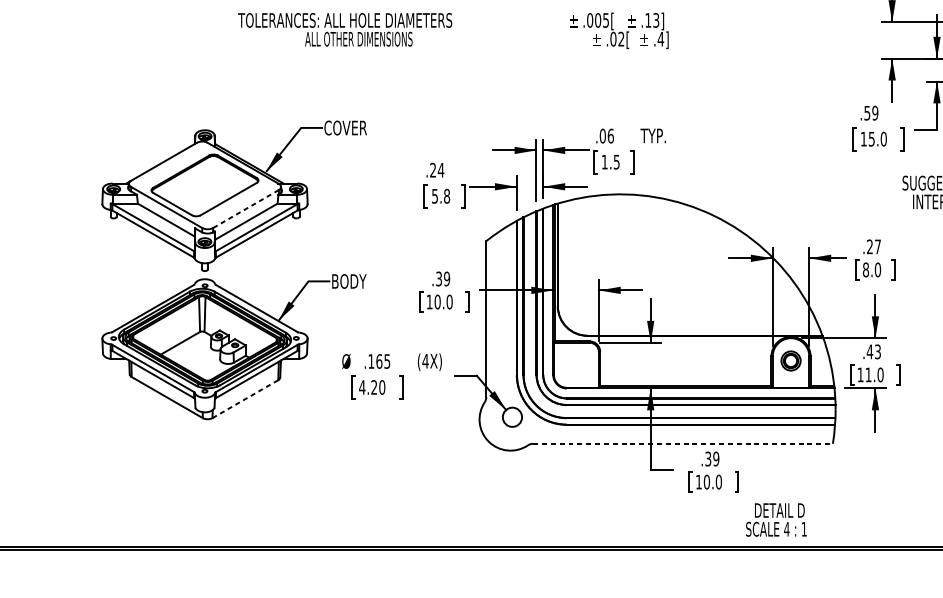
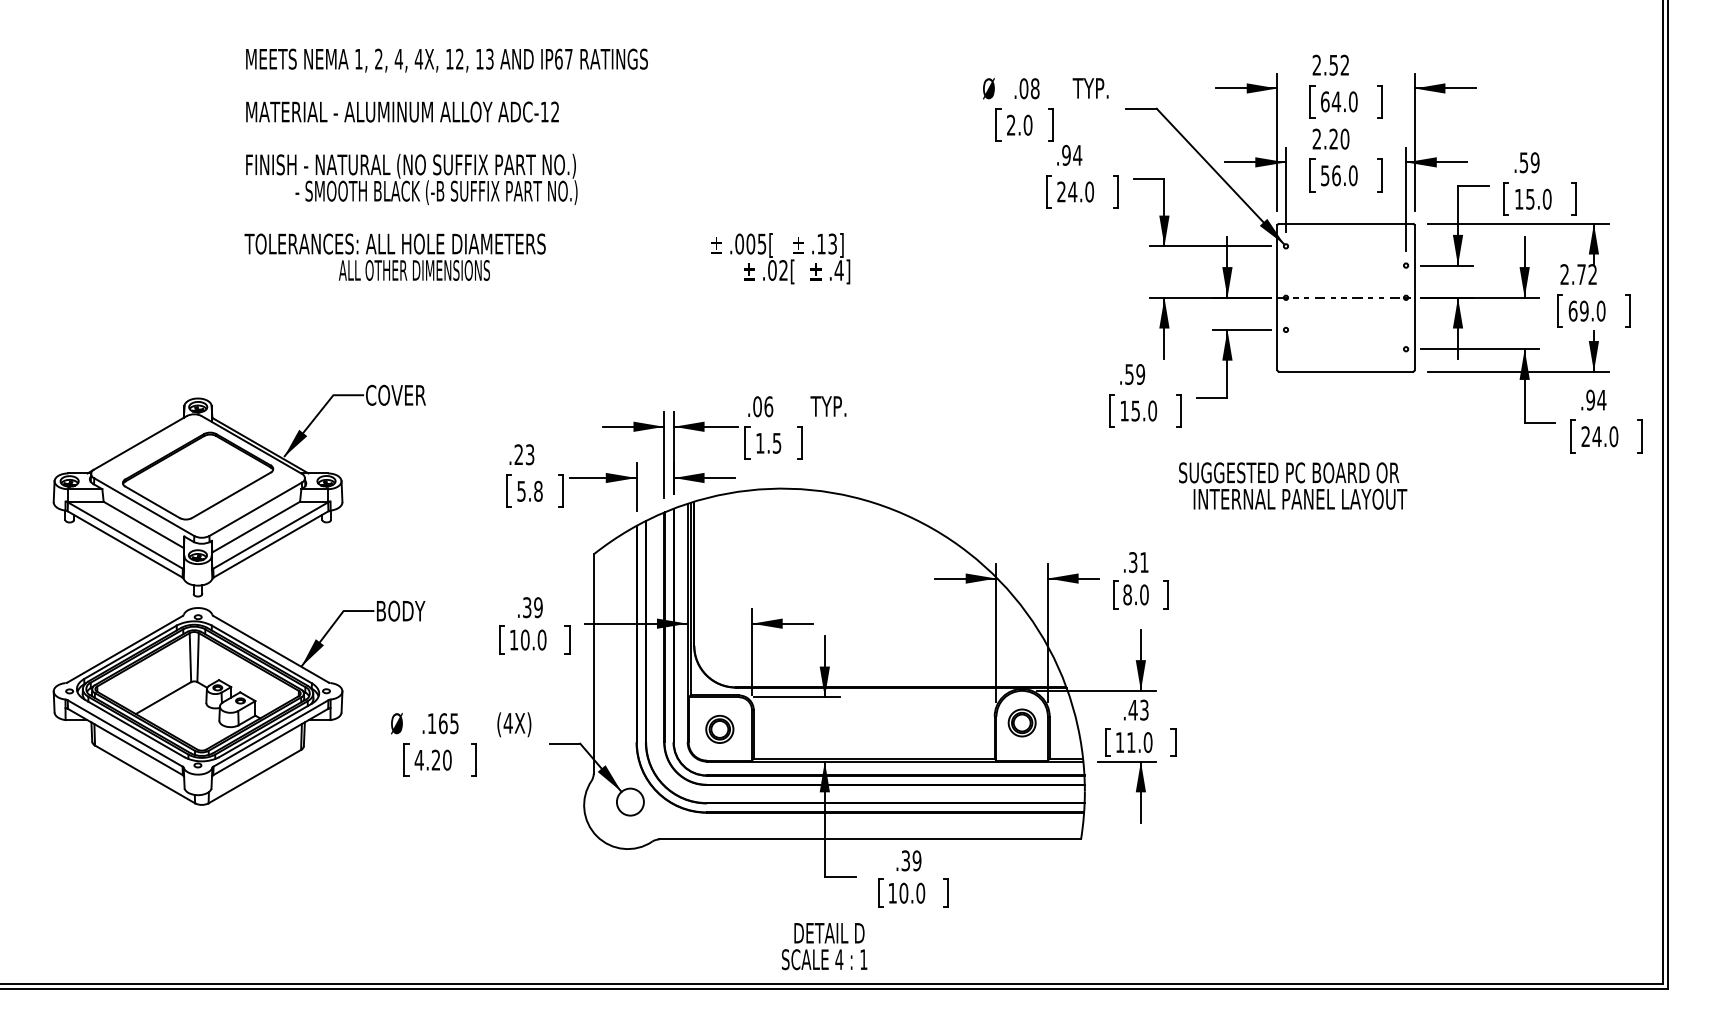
text: (440, 170) -> (529, 454), .24 -> .23
line: (245, 209) -> (255, 509), dashed -> solid
text: (873, 246) -> (1138, 562), .27 -> .31
part: (575, 364) -> (719, 728), added
line: (245, 399) -> (255, 776), dashed -> solid
line: (683, 443) -> (870, 839), dashed -> solid
text: (776, 519) -> (824, 946), moved

